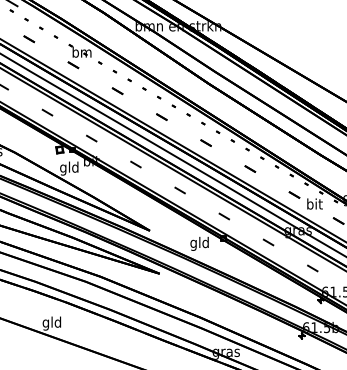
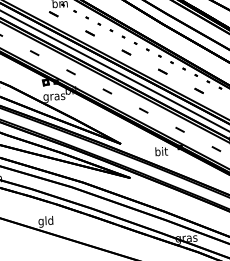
text: (69, 168) -> (54, 97), gld -> gras
text: (199, 243) -> (161, 152), gld -> bit

